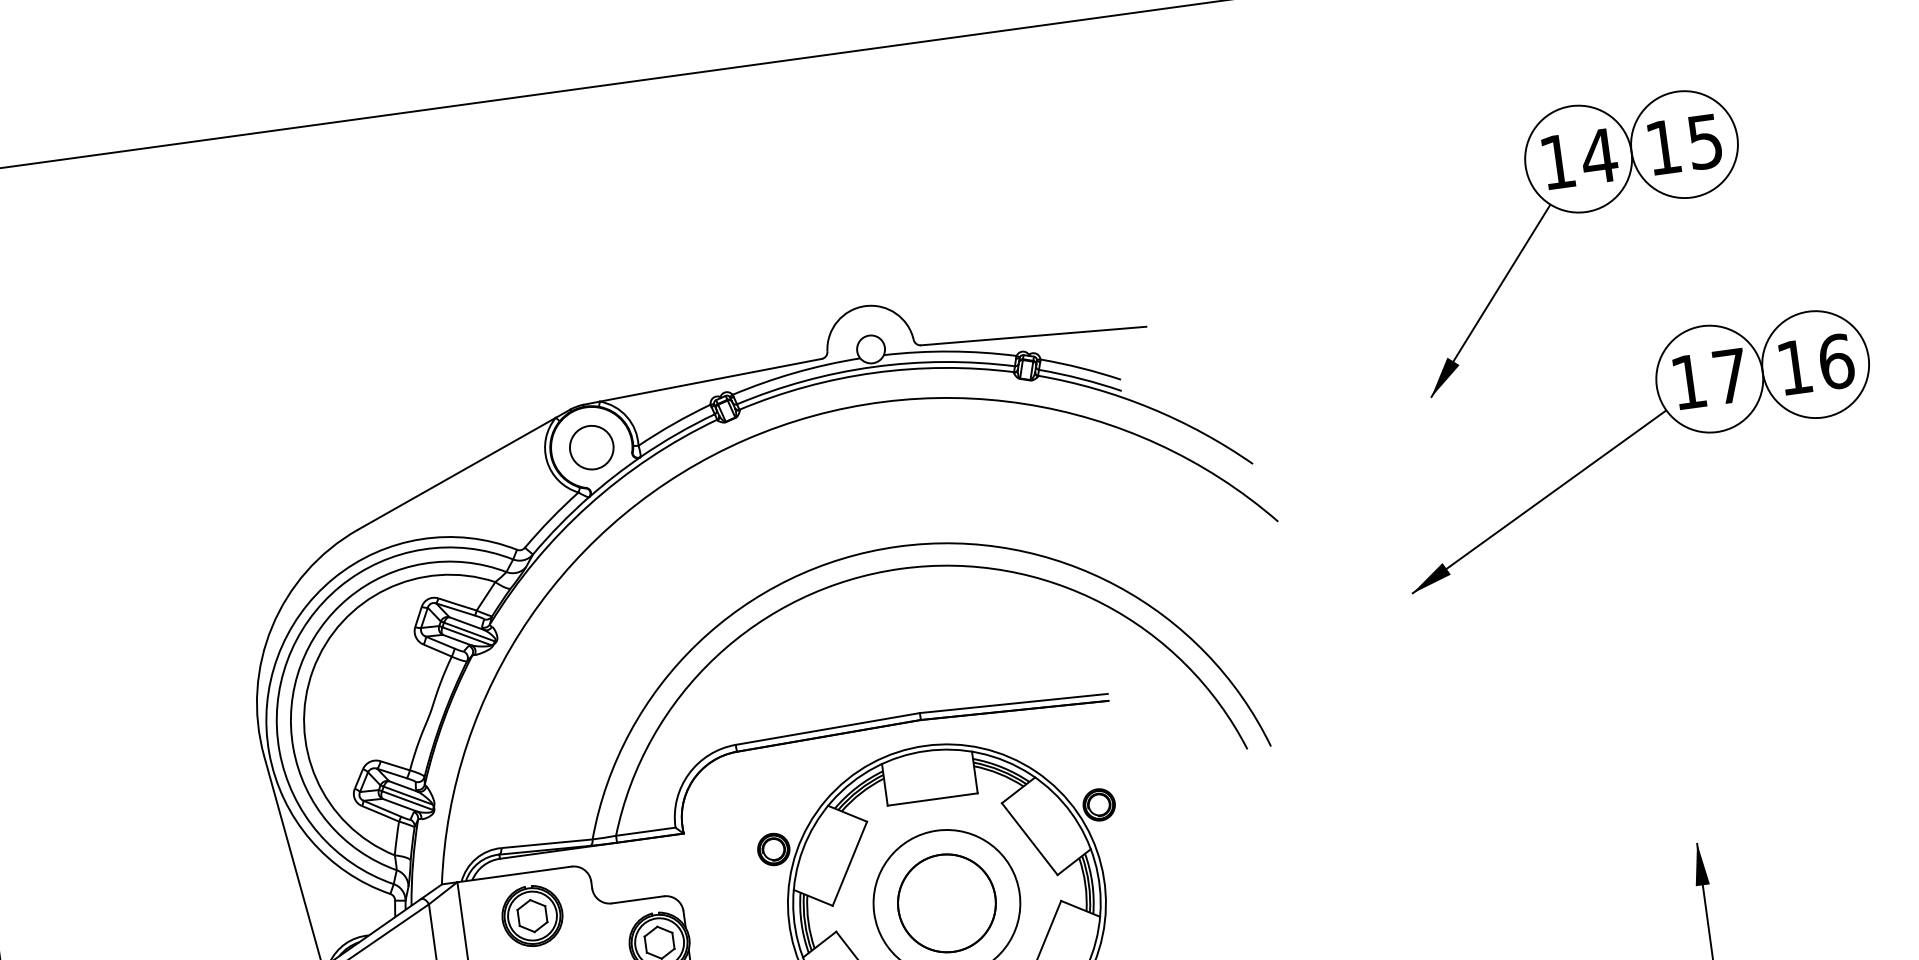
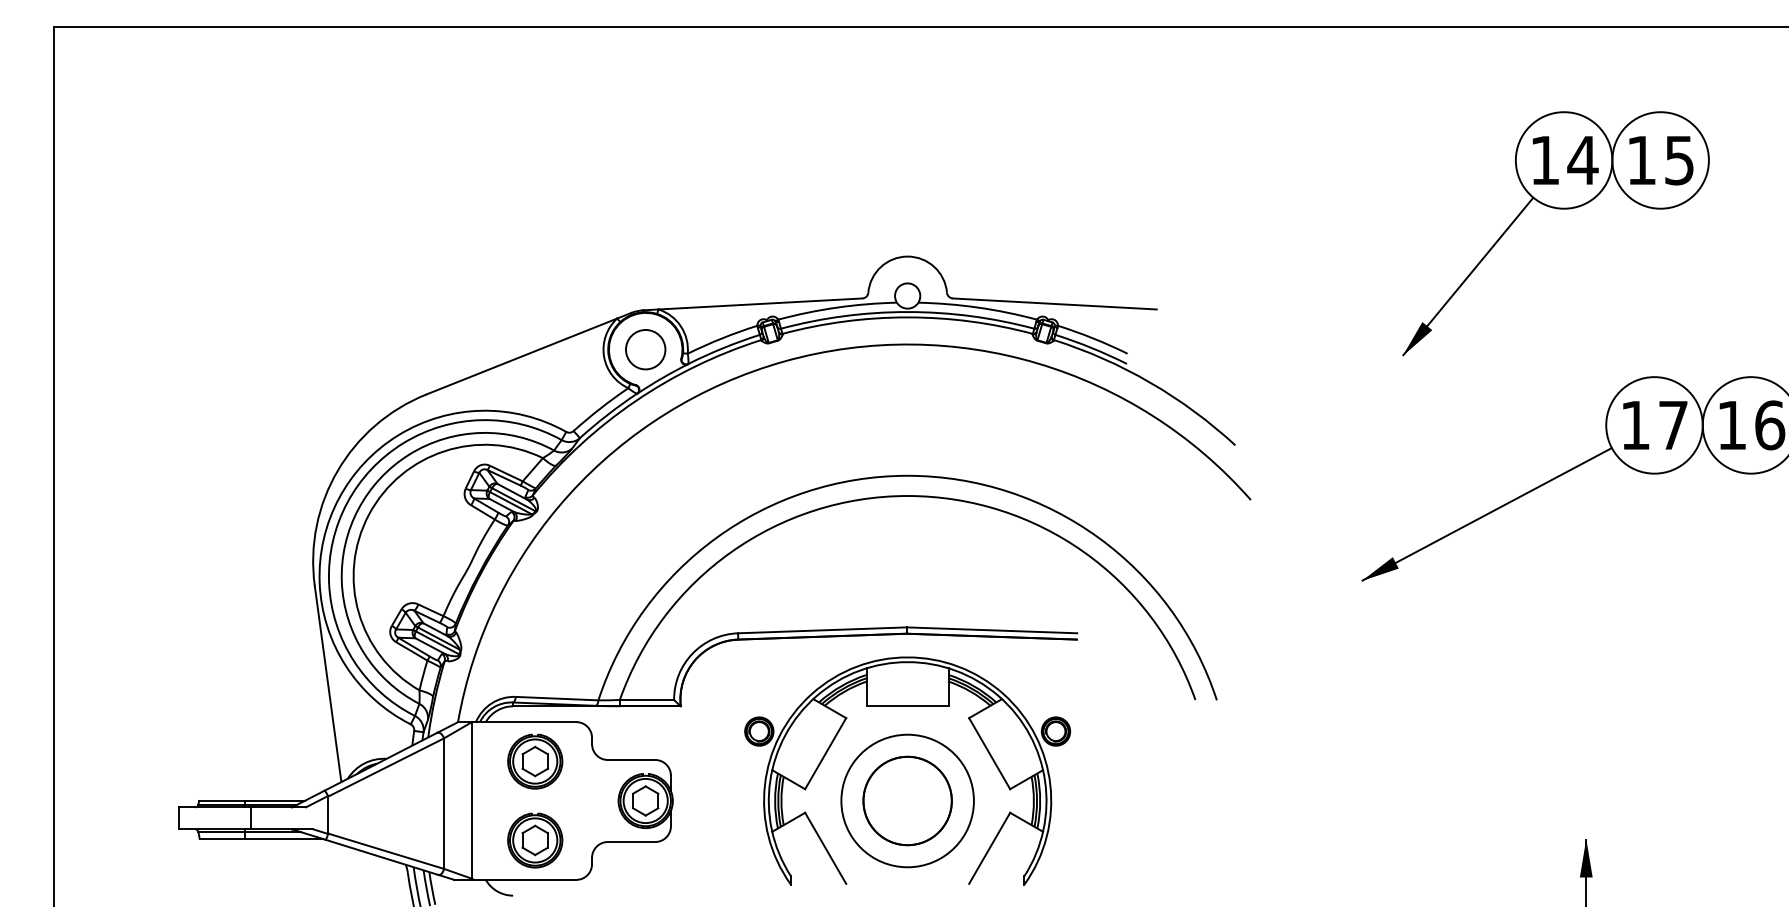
part: (1578, 213) -> (1557, 209), moved

